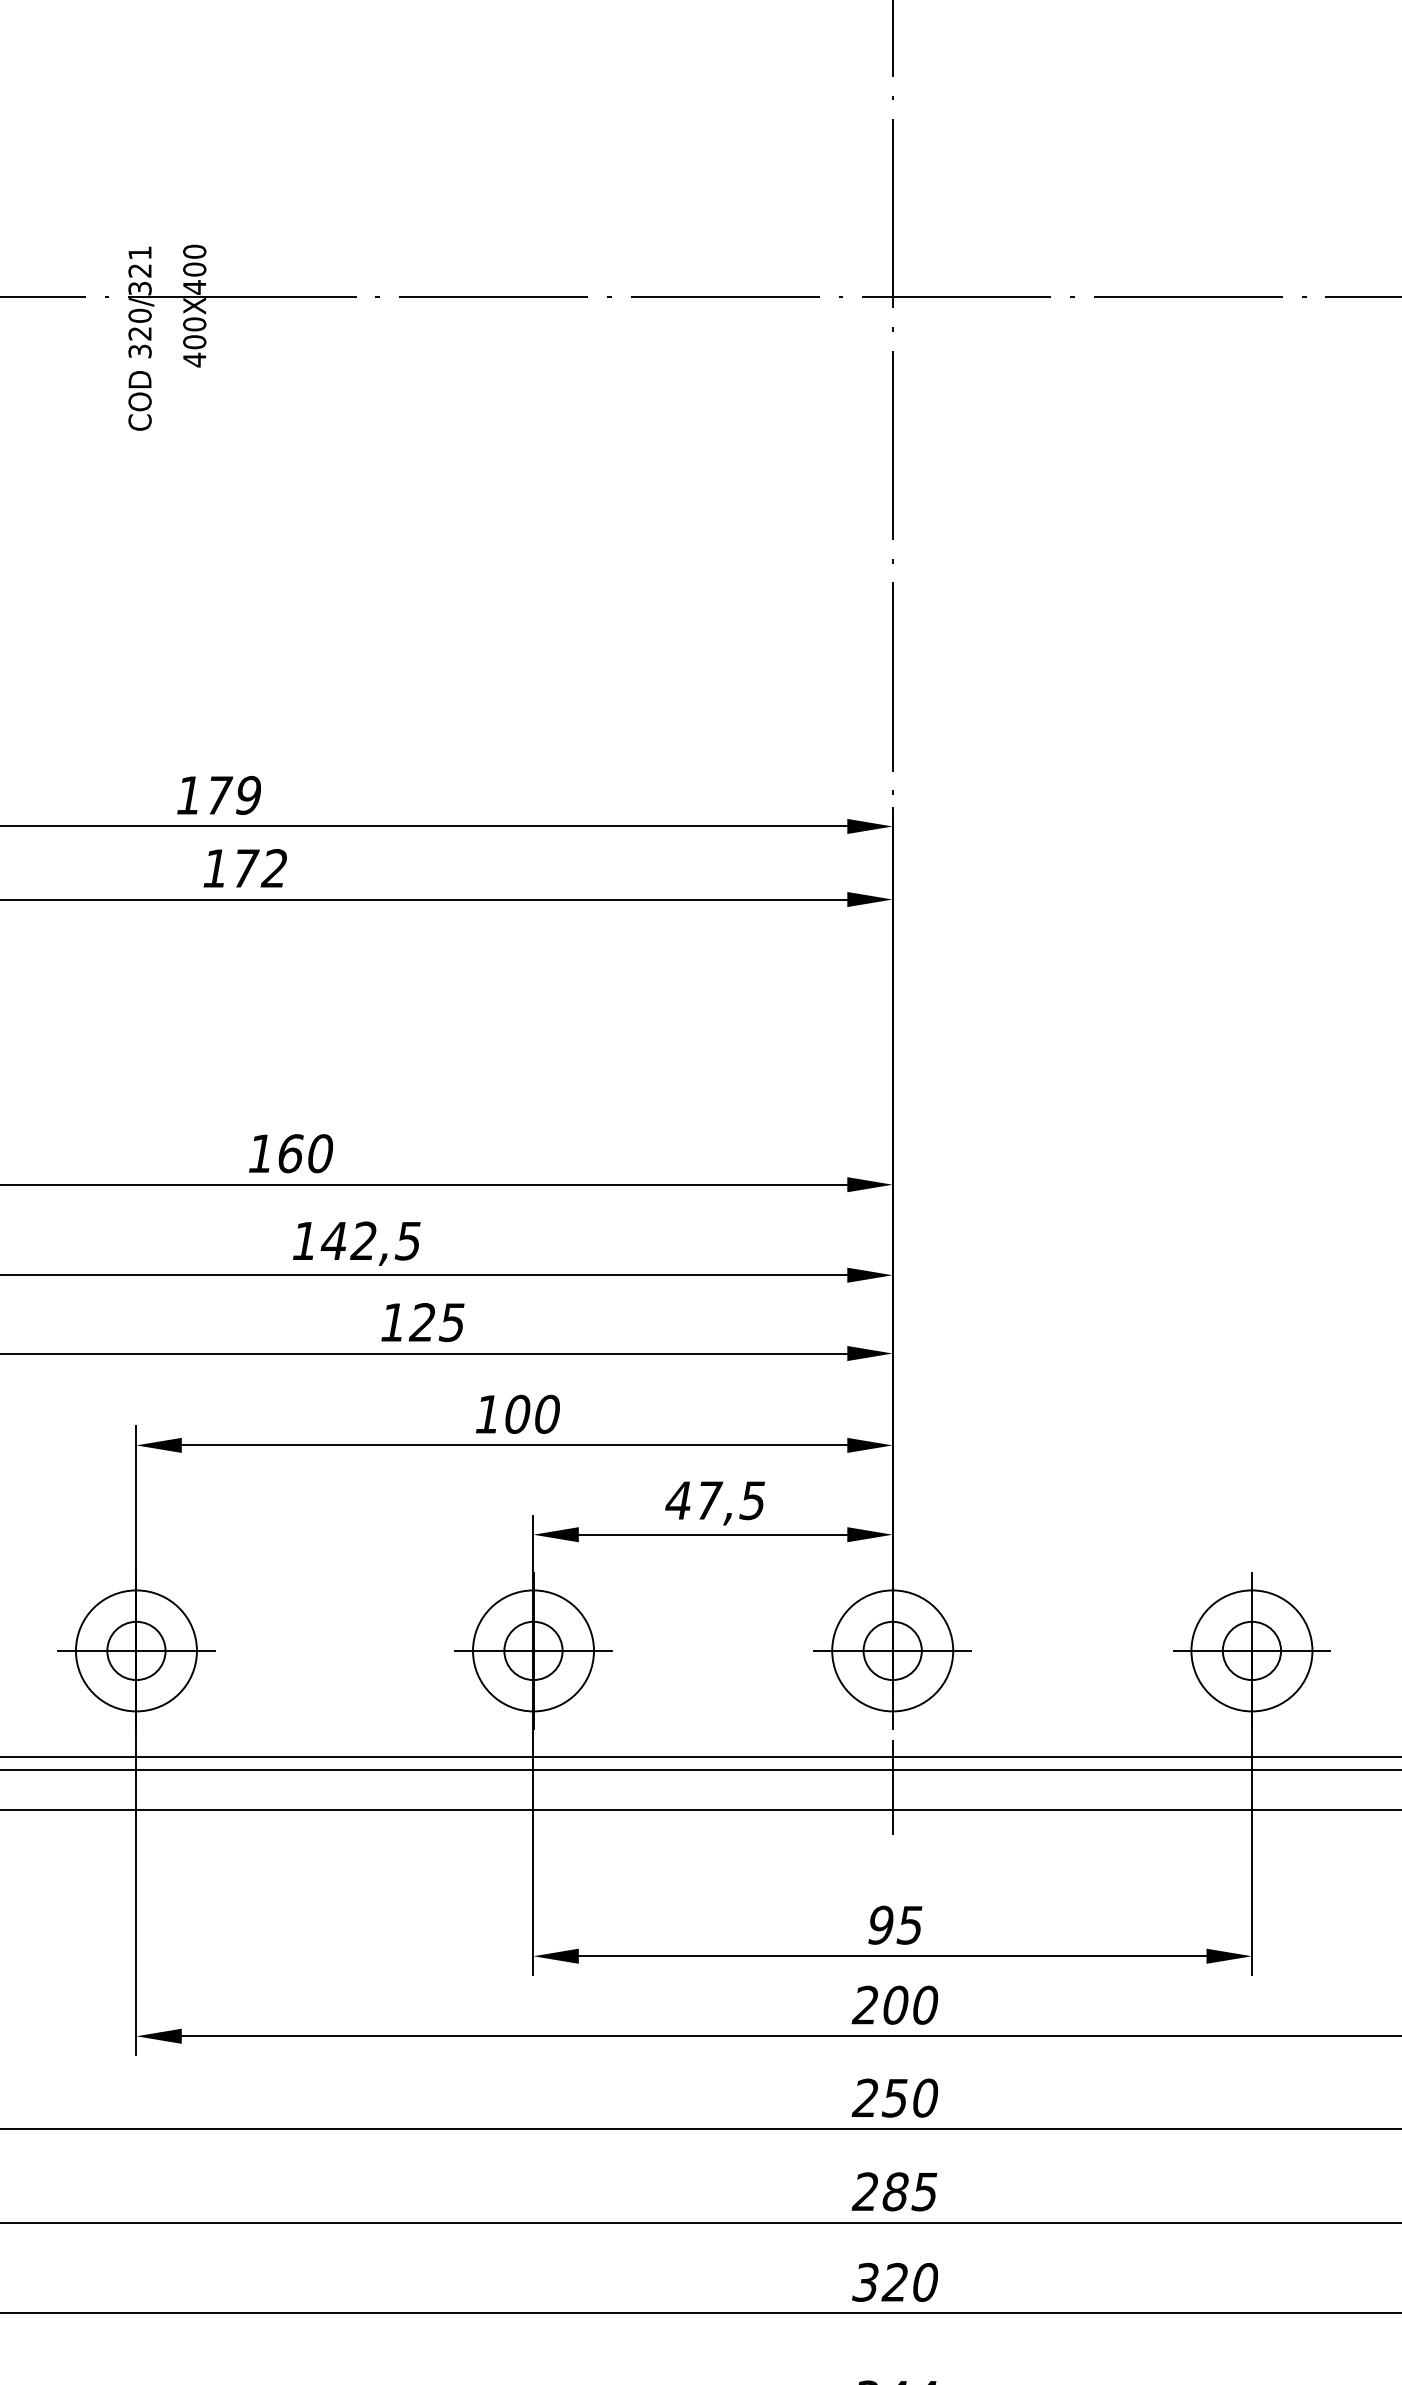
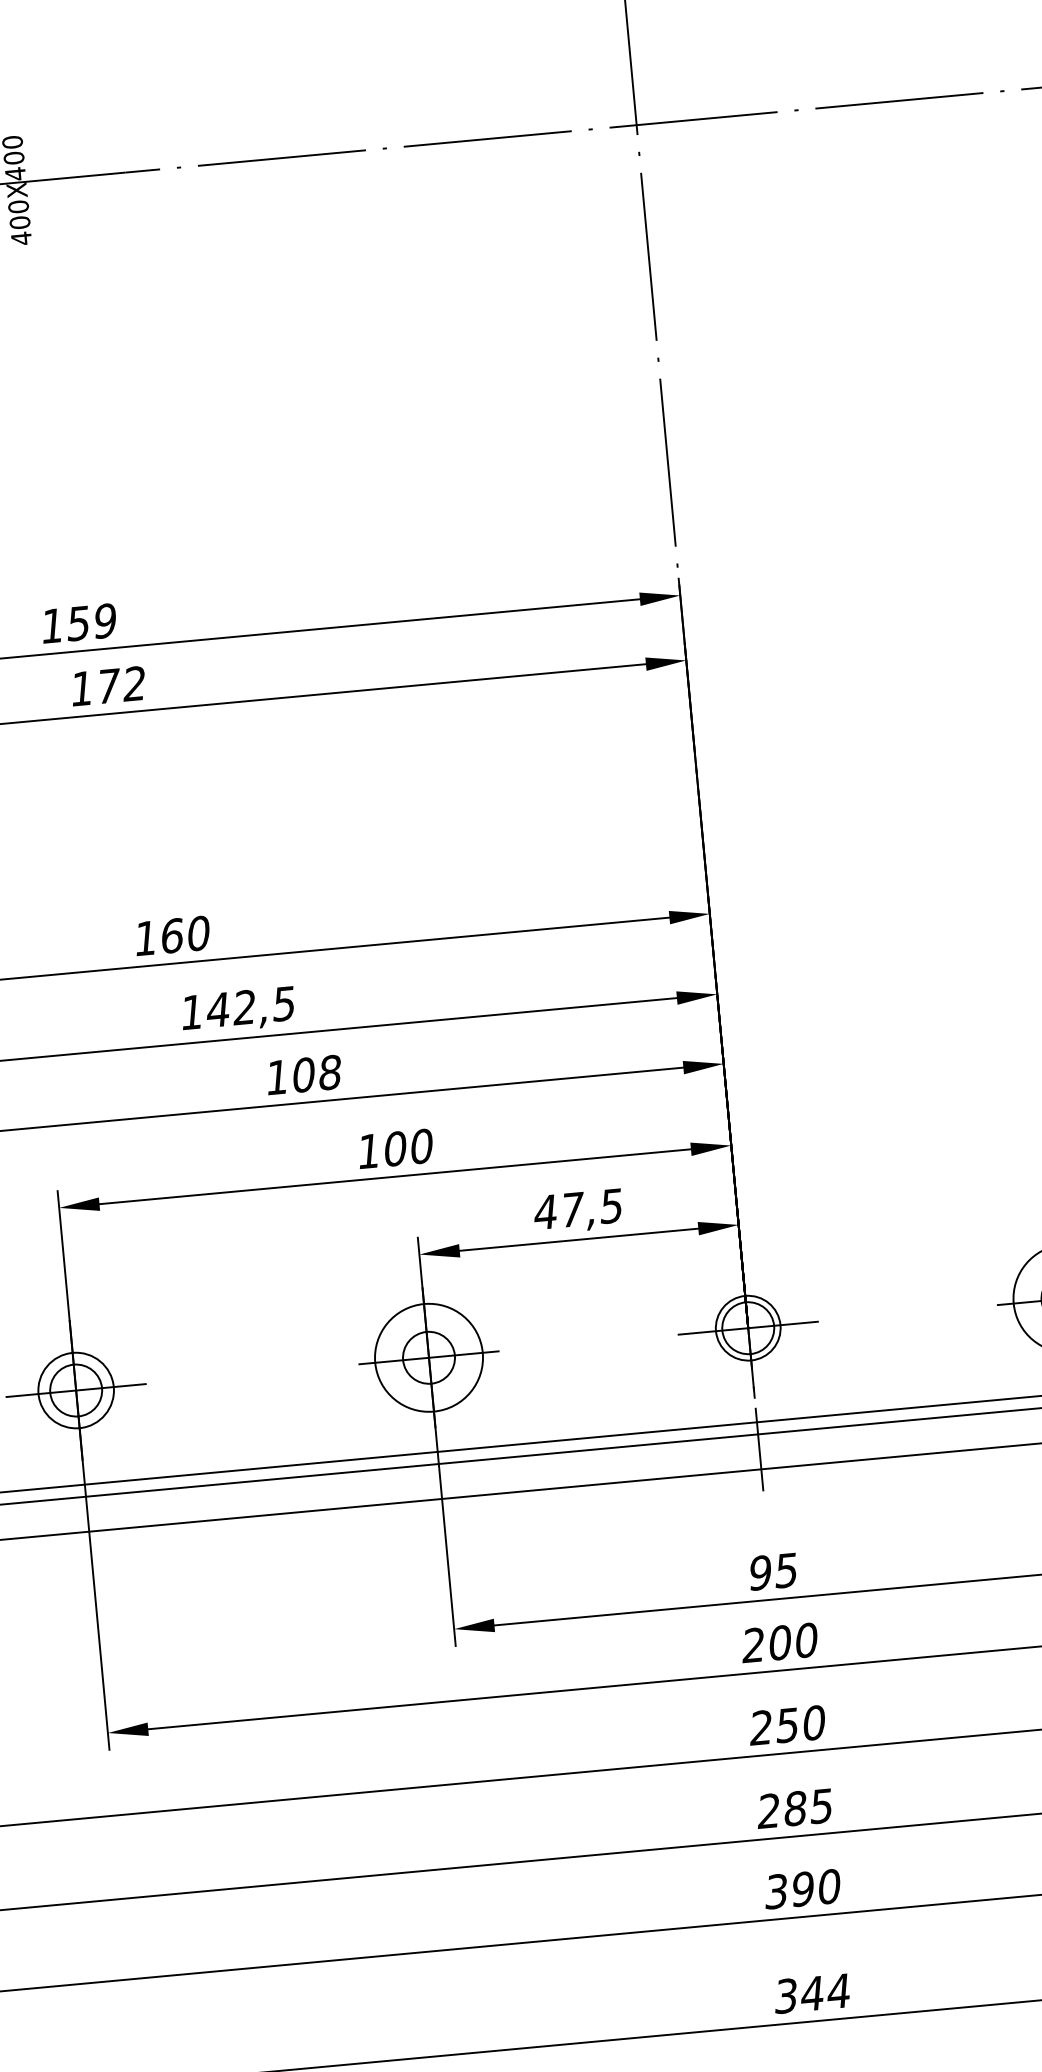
text: (218, 795) -> (78, 623), 179 -> 159
text: (436, 1322) -> (315, 1073), 125 -> 108
circle: (135, 1650) -> (75, 1390), size x0.7
circle: (892, 1650) -> (748, 1327), size x0.6
text: (894, 2282) -> (801, 1889), 320 -> 390

